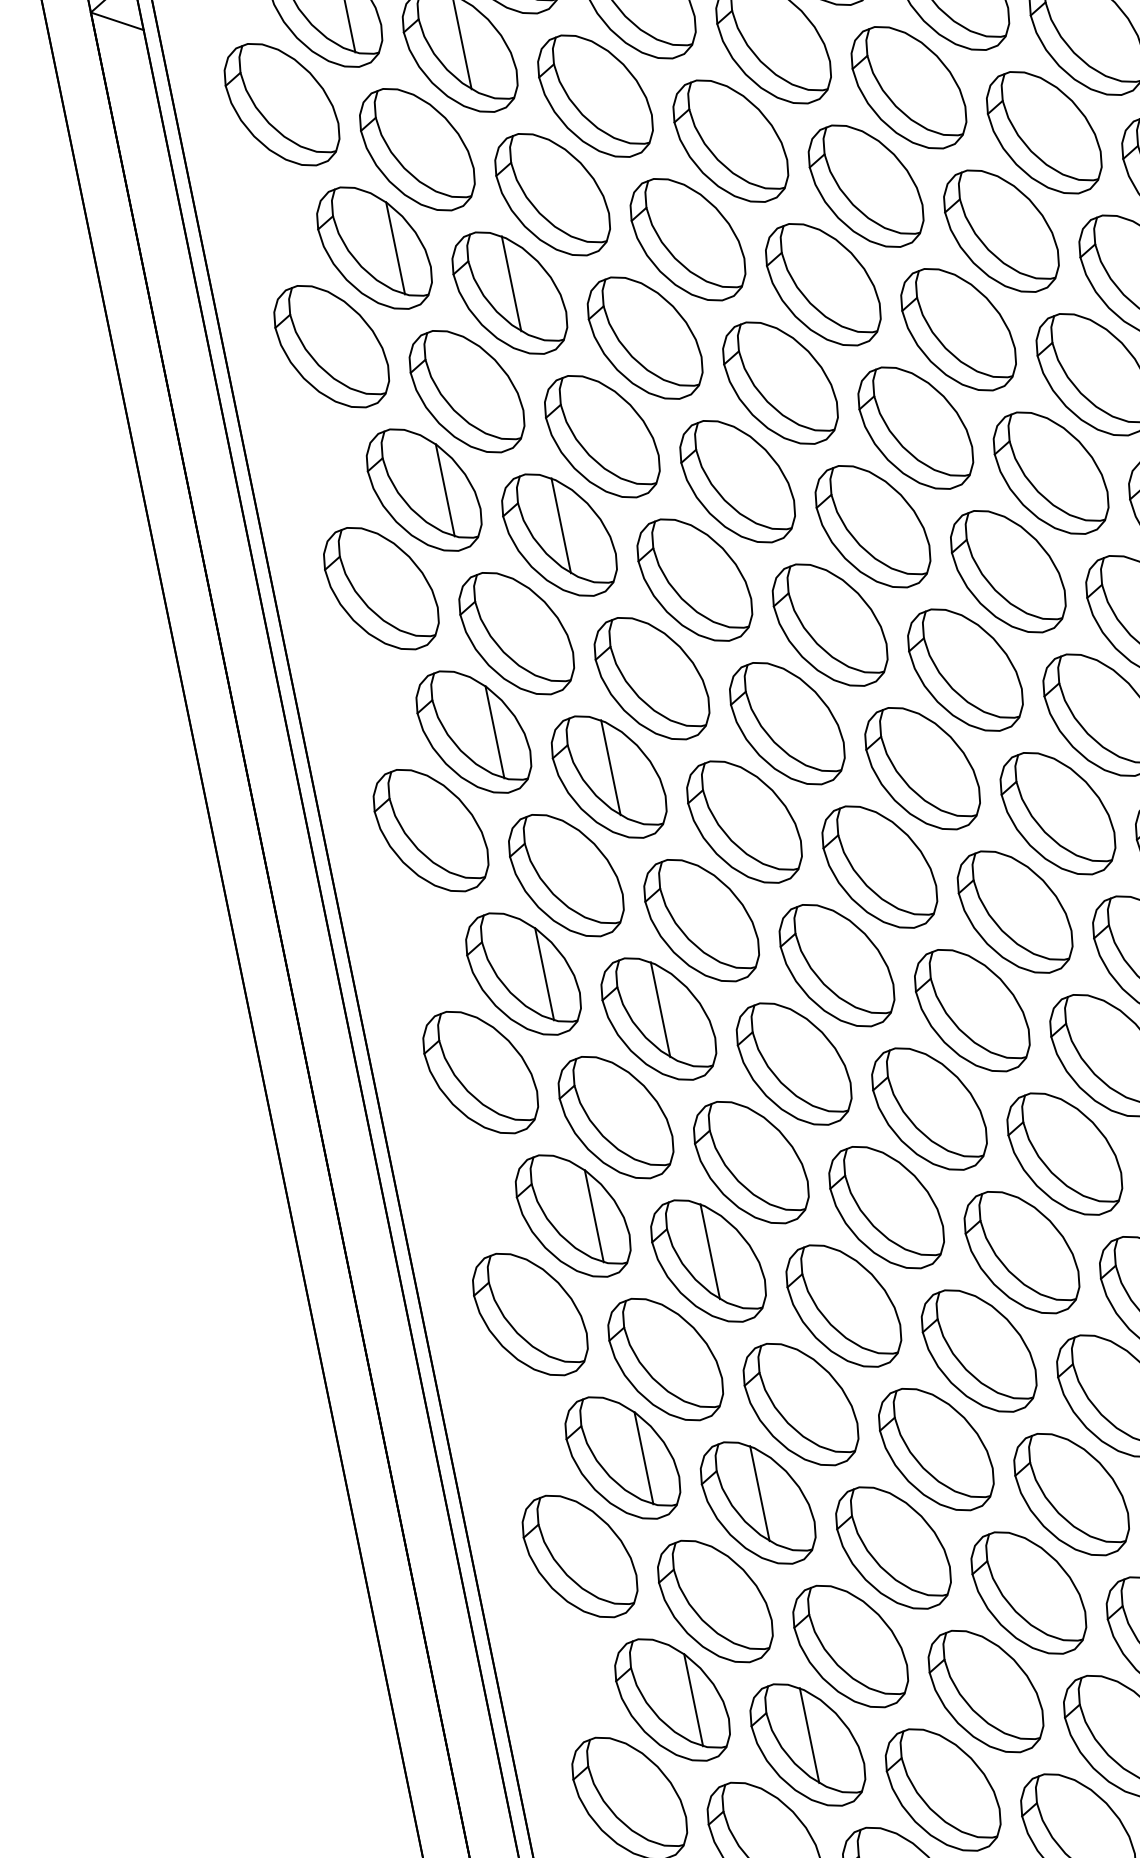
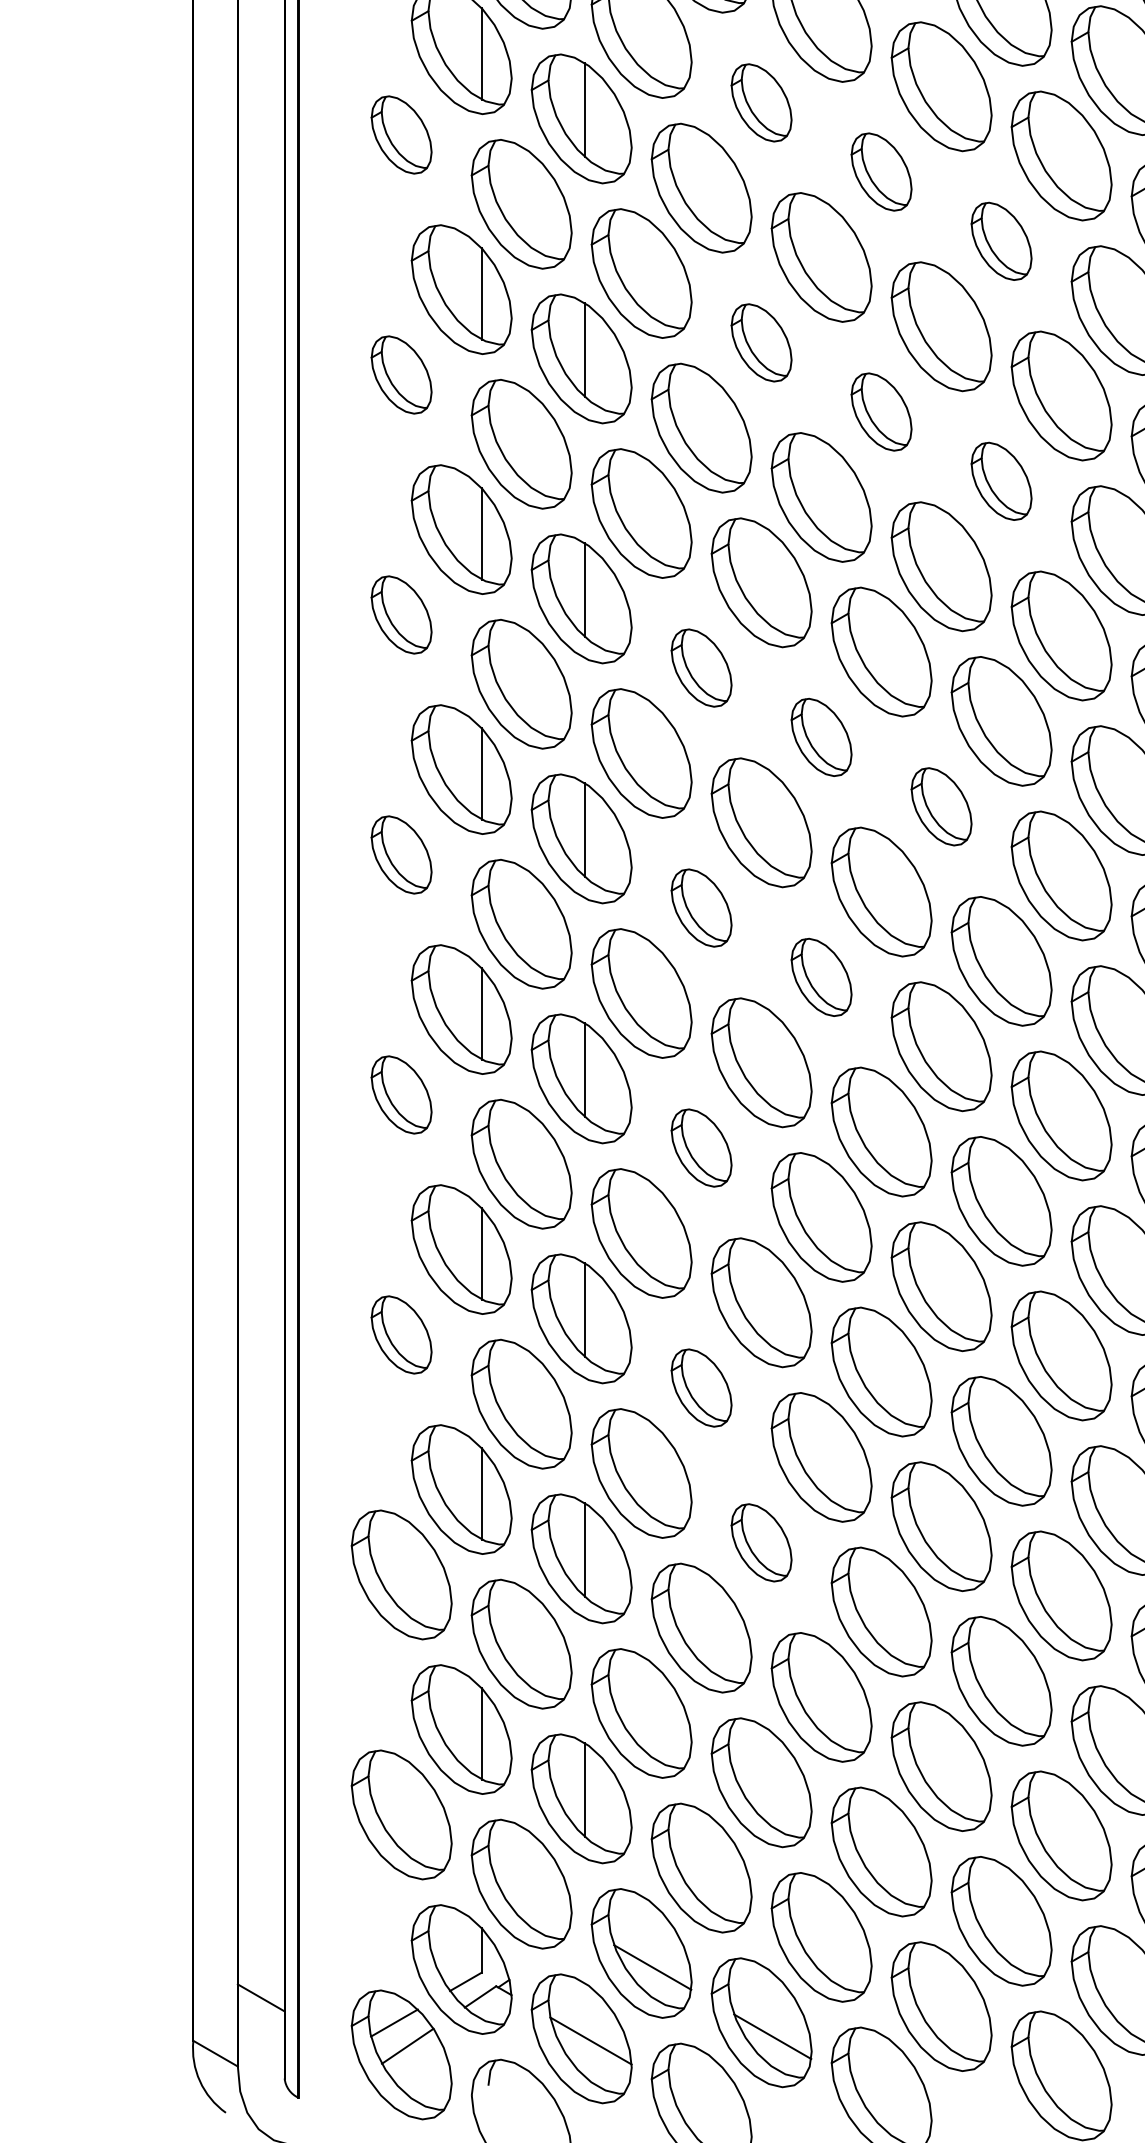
part: (687, 239) -> (761, 102), size x0.6
part: (822, 284) -> (881, 171), size x0.6
part: (958, 329) -> (1001, 241), size x0.6
part: (331, 346) -> (401, 134), size x0.6
part: (737, 481) -> (761, 342), size x0.6
part: (872, 526) -> (881, 411), size x0.6
part: (1008, 571) -> (1001, 481), size x0.6
part: (381, 588) -> (401, 374), size x0.6
part: (744, 821) -> (701, 667), size x0.6
part: (430, 830) -> (401, 614), size x0.6
part: (879, 867) -> (821, 737), size x0.6
part: (1014, 911) -> (941, 806), size x0.6
part: (793, 1063) -> (701, 907), size x0.6
part: (480, 1072) -> (401, 854), size x0.6
part: (929, 1109) -> (821, 977), size x0.6
part: (843, 1305) -> (701, 1147), size x0.6
part: (530, 1314) -> (401, 1094), size x0.6
part: (893, 1547) -> (701, 1387), size x0.6
part: (579, 1556) -> (401, 1334), size x0.6
part: (985, 1691) -> (761, 1542), size x0.6

